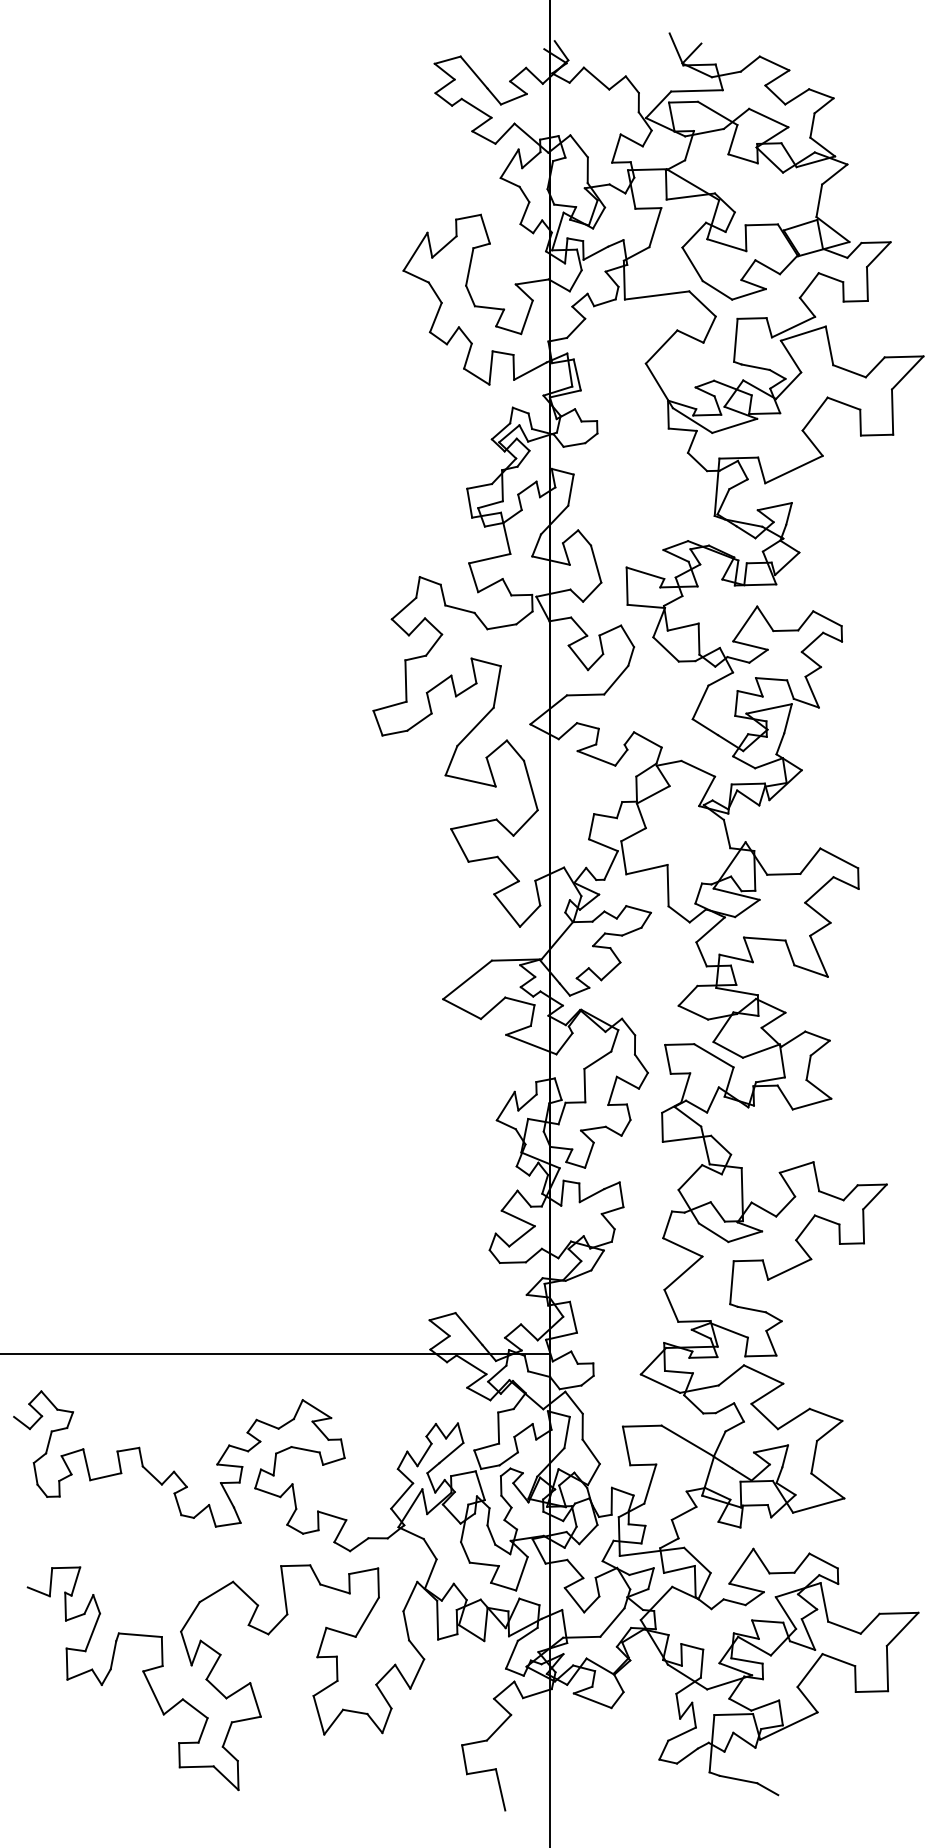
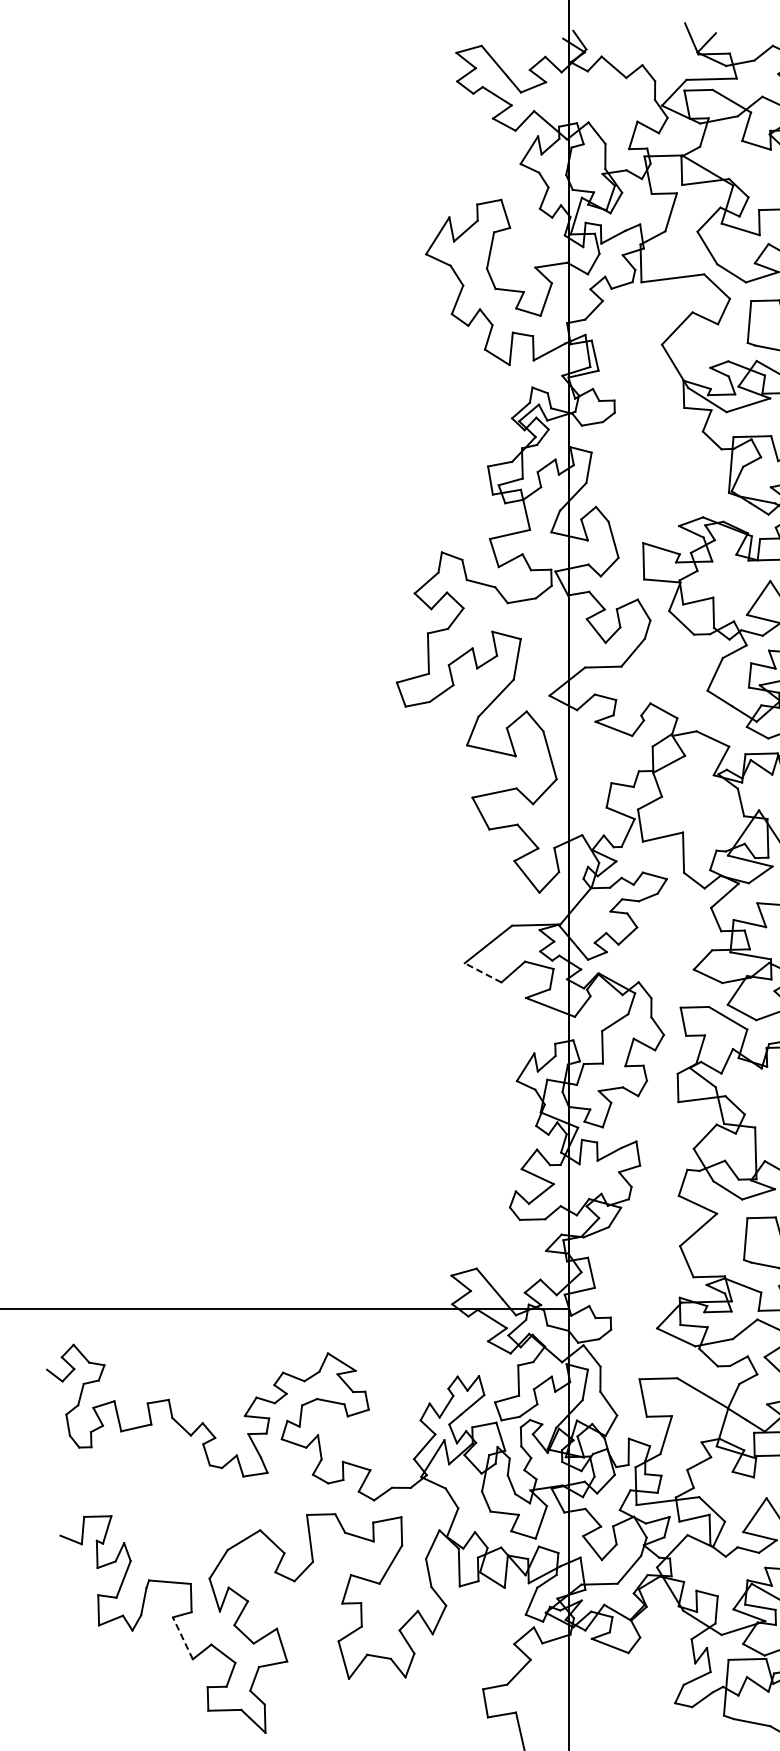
line: (461, 1008) -> (482, 972), solid -> dashed
line: (153, 1692) -> (182, 1637), solid -> dashed

